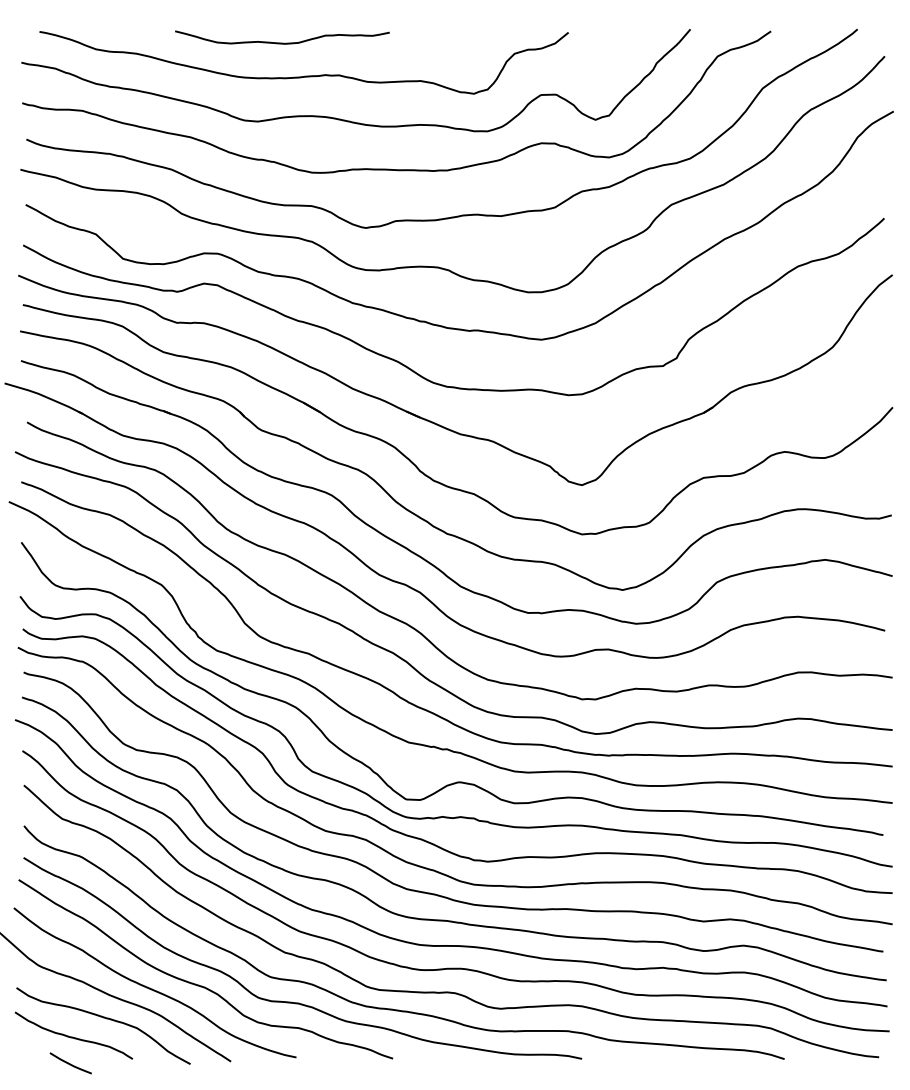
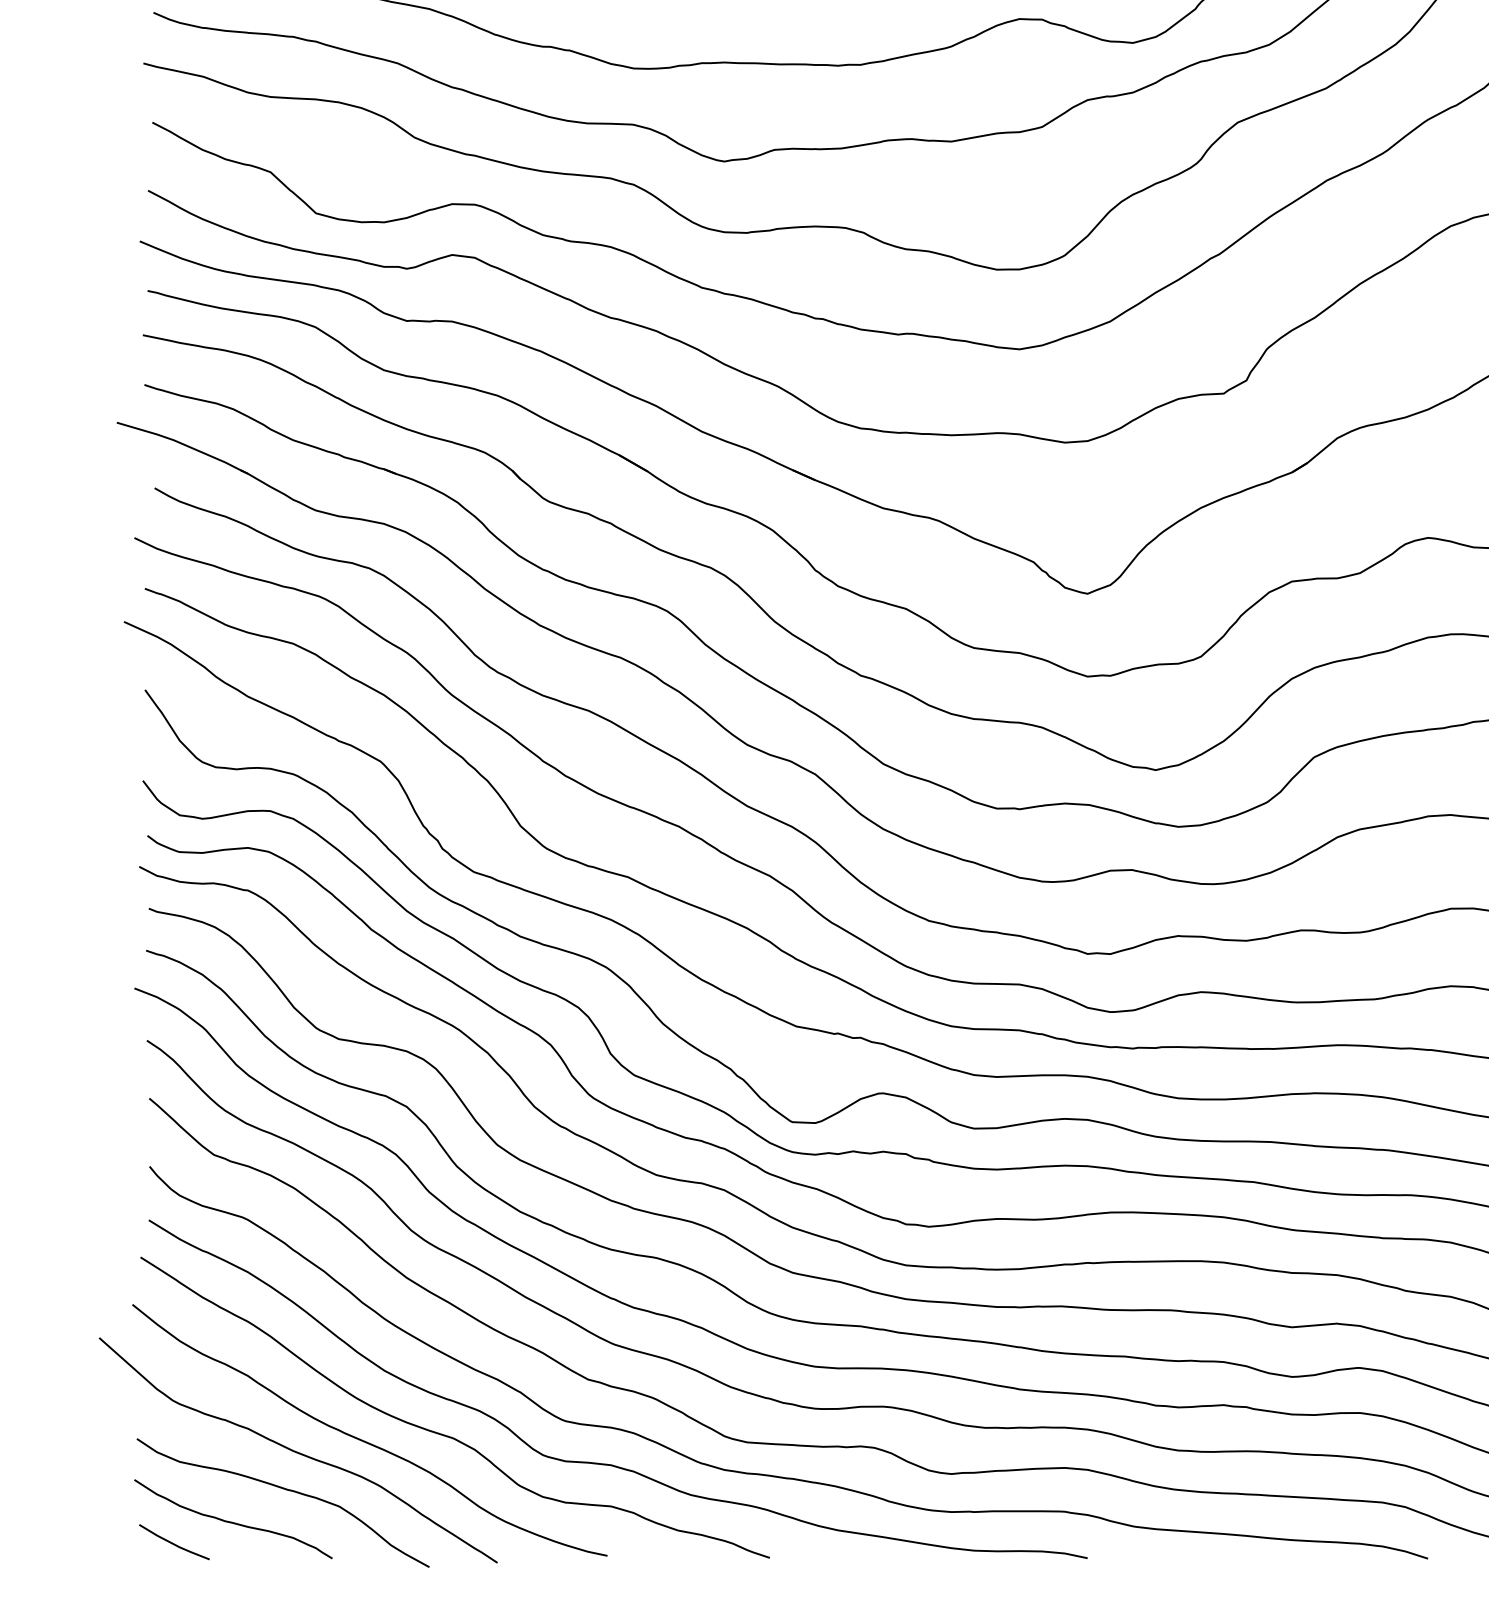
line: (70, 1063) -> (173, 1542), moved

